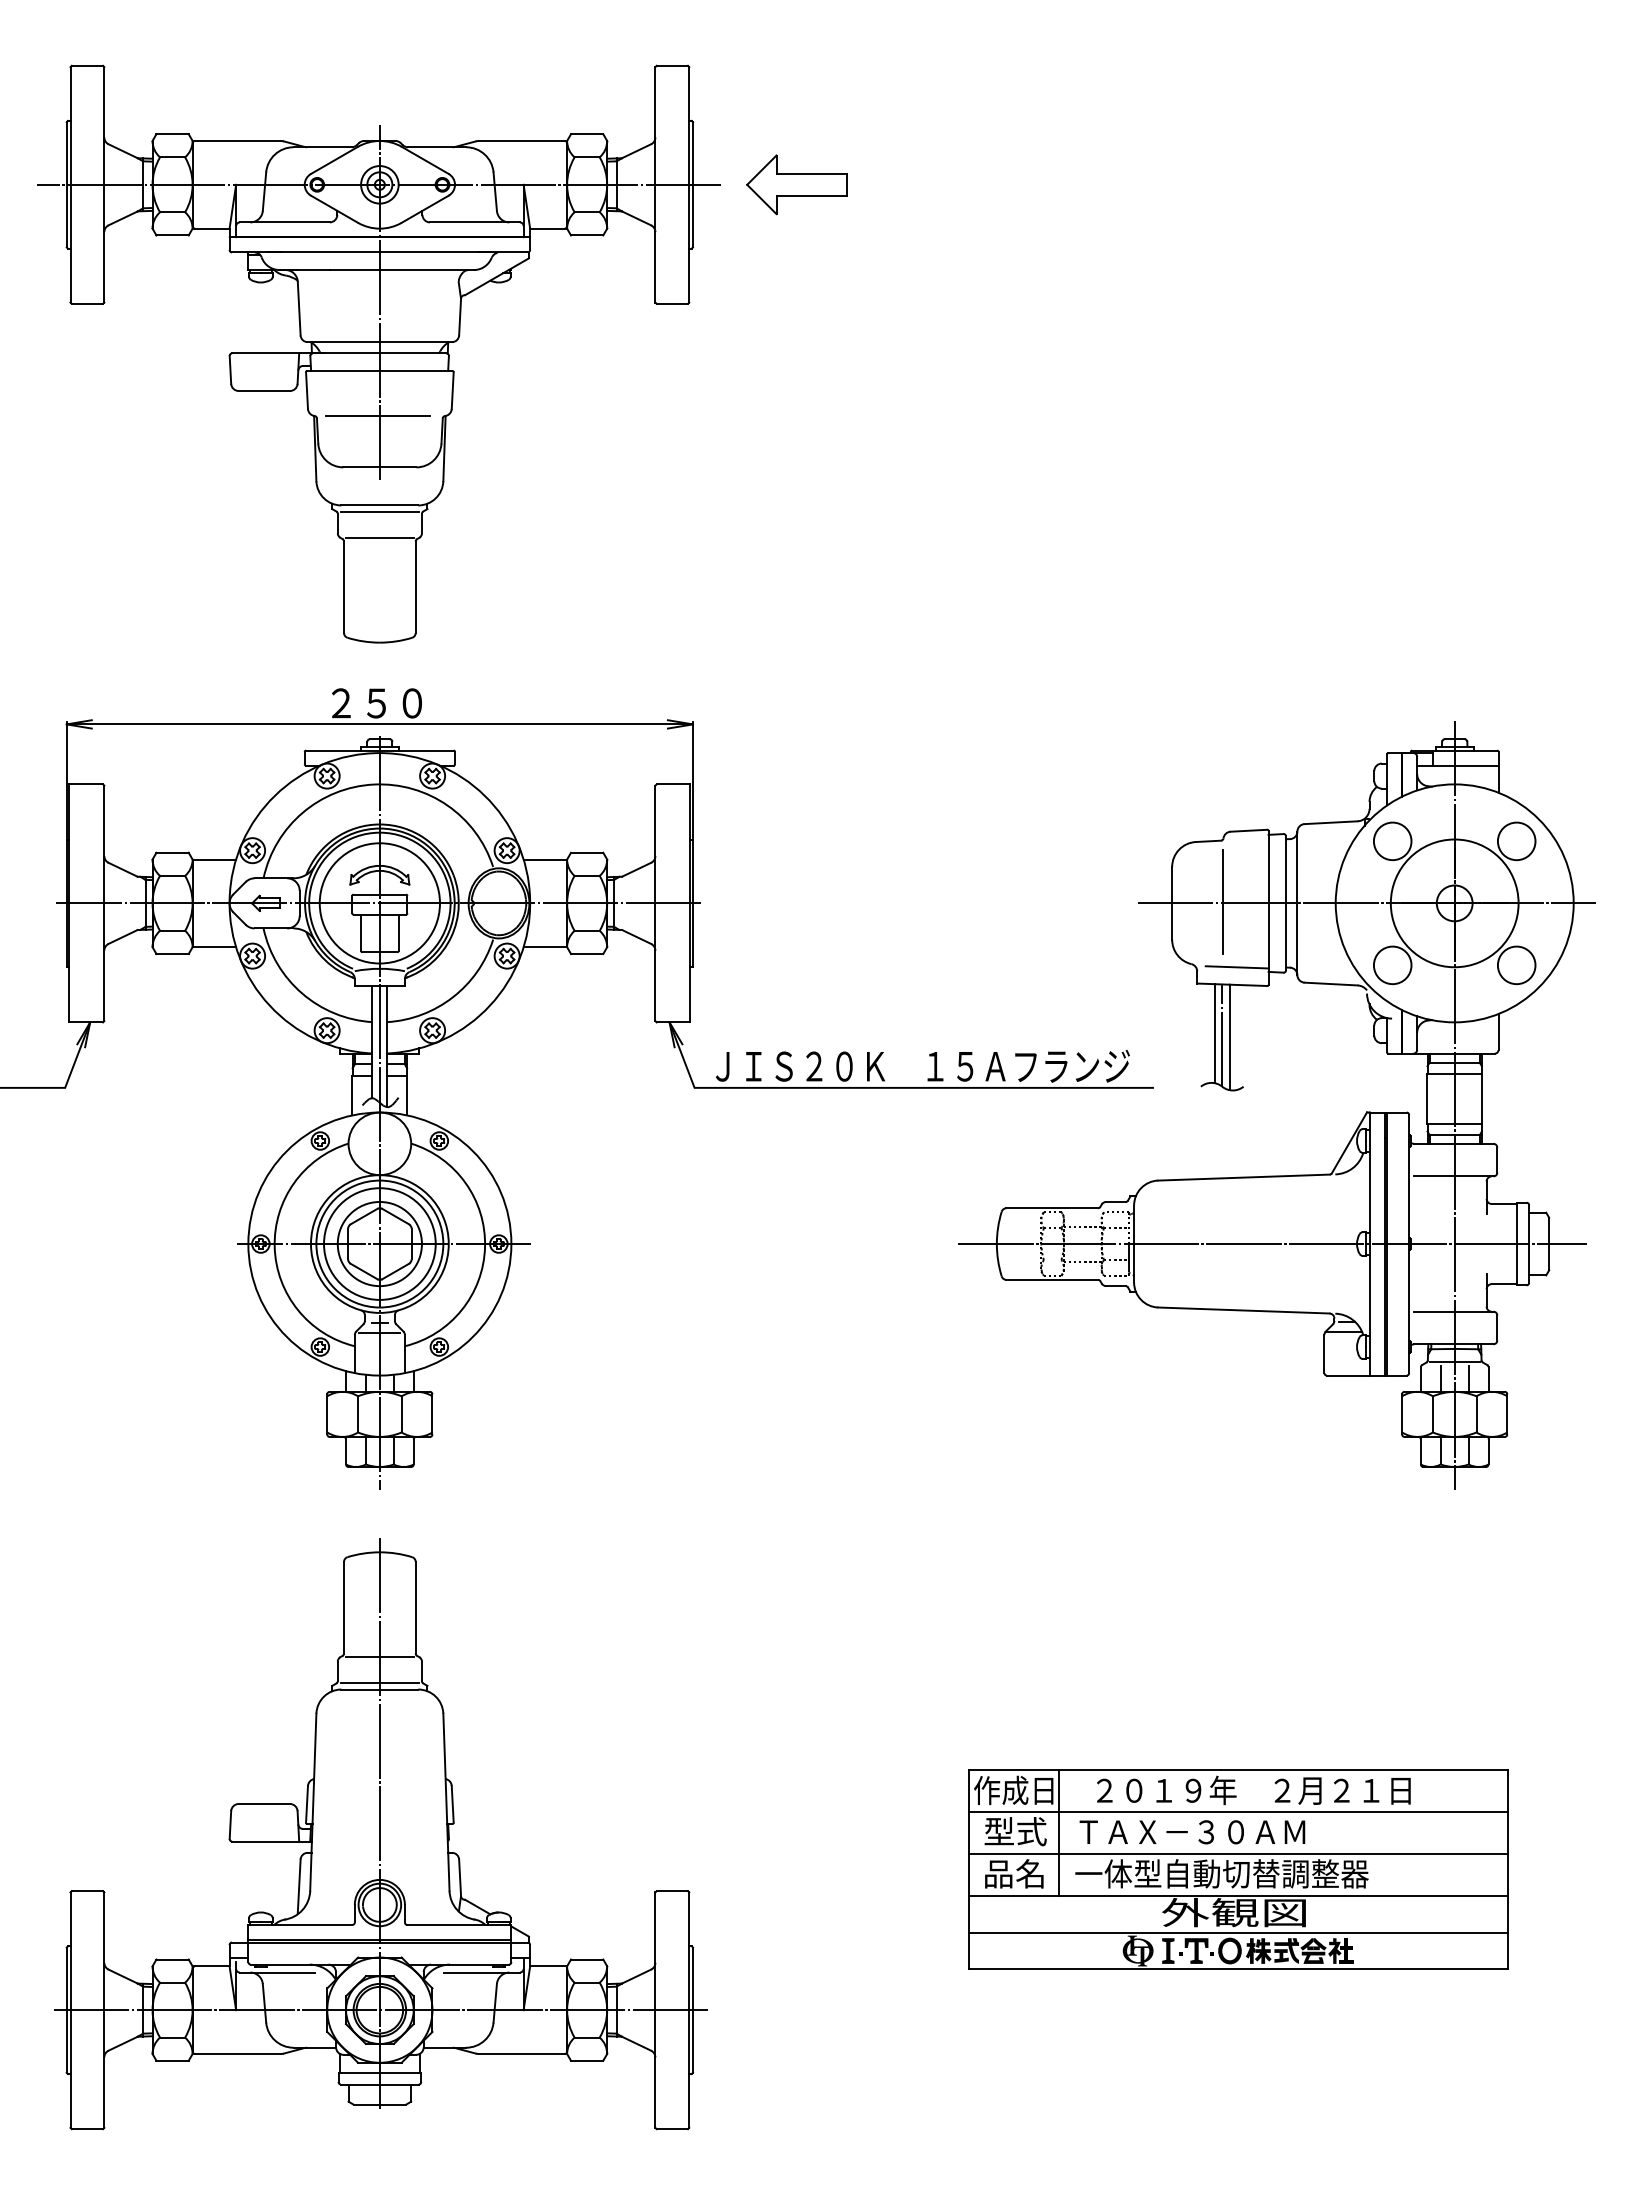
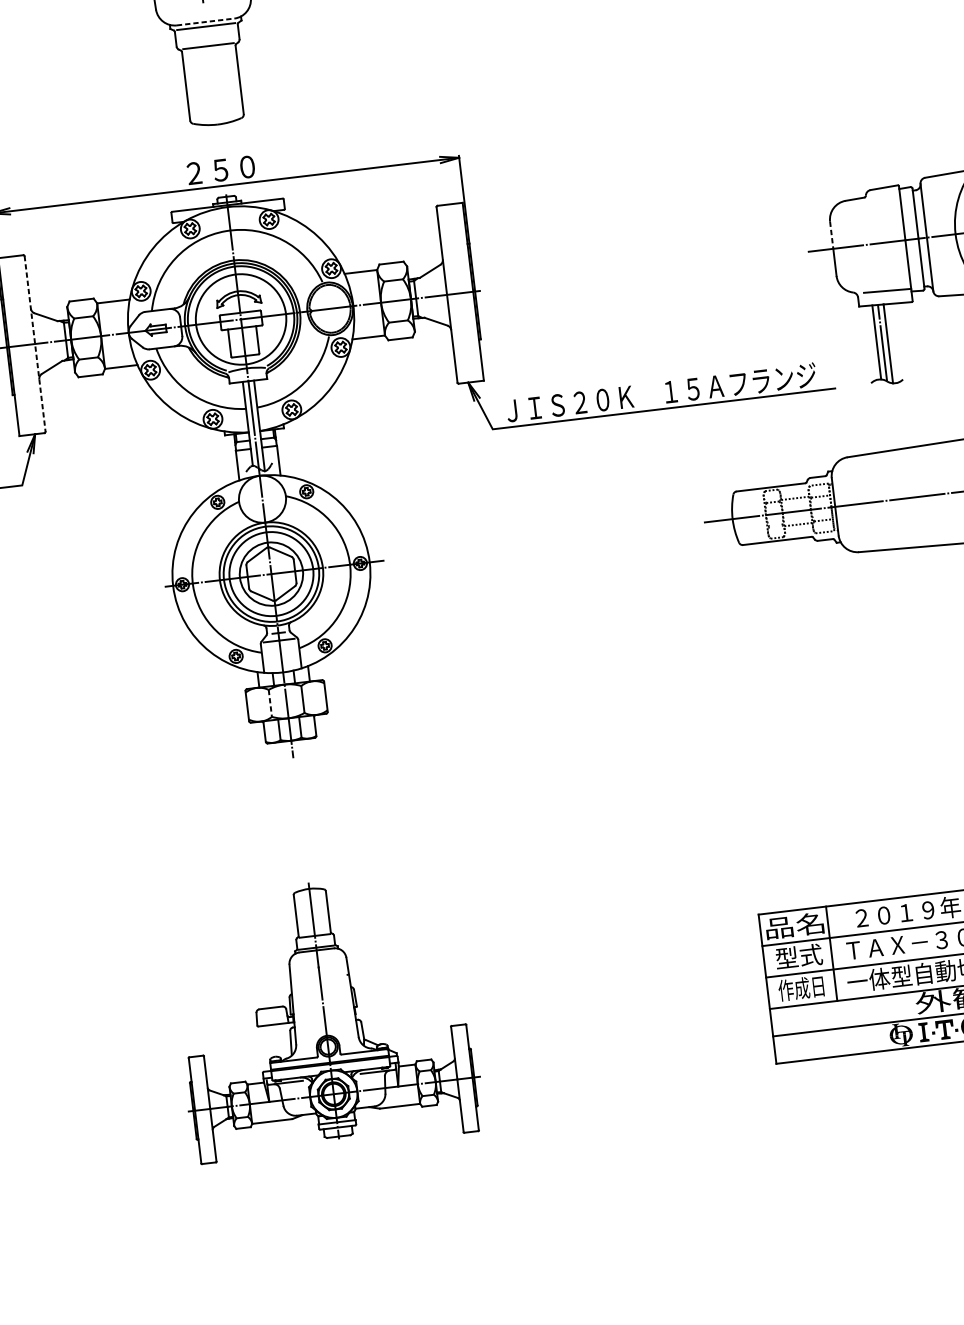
line: (380, 505) -> (206, 21), solid -> dashed
line: (1172, 885) -> (831, 235), solid -> dashed
line: (1223, 901) -> (871, 242), removed
line: (104, 903) -> (35, 344), solid -> dashed
line: (358, 1414) -> (270, 703), solid -> dashed
text: (1013, 1790) -> (793, 926), 作成日 -> 品名
part: (380, 1834) -> (324, 1015), size x0.6
text: (1013, 1873) -> (801, 988), 品名 -> 作成日

